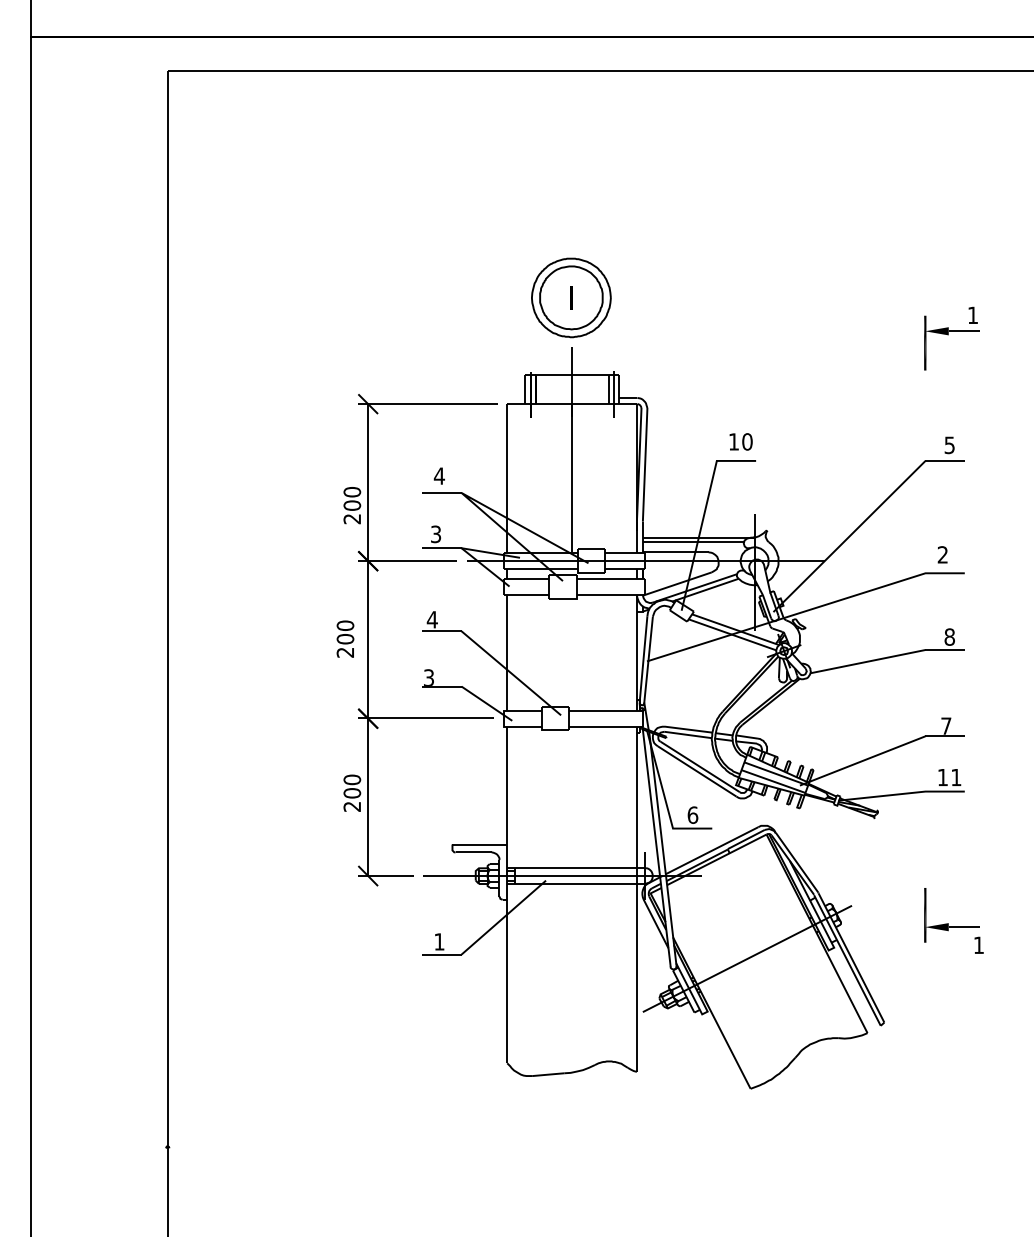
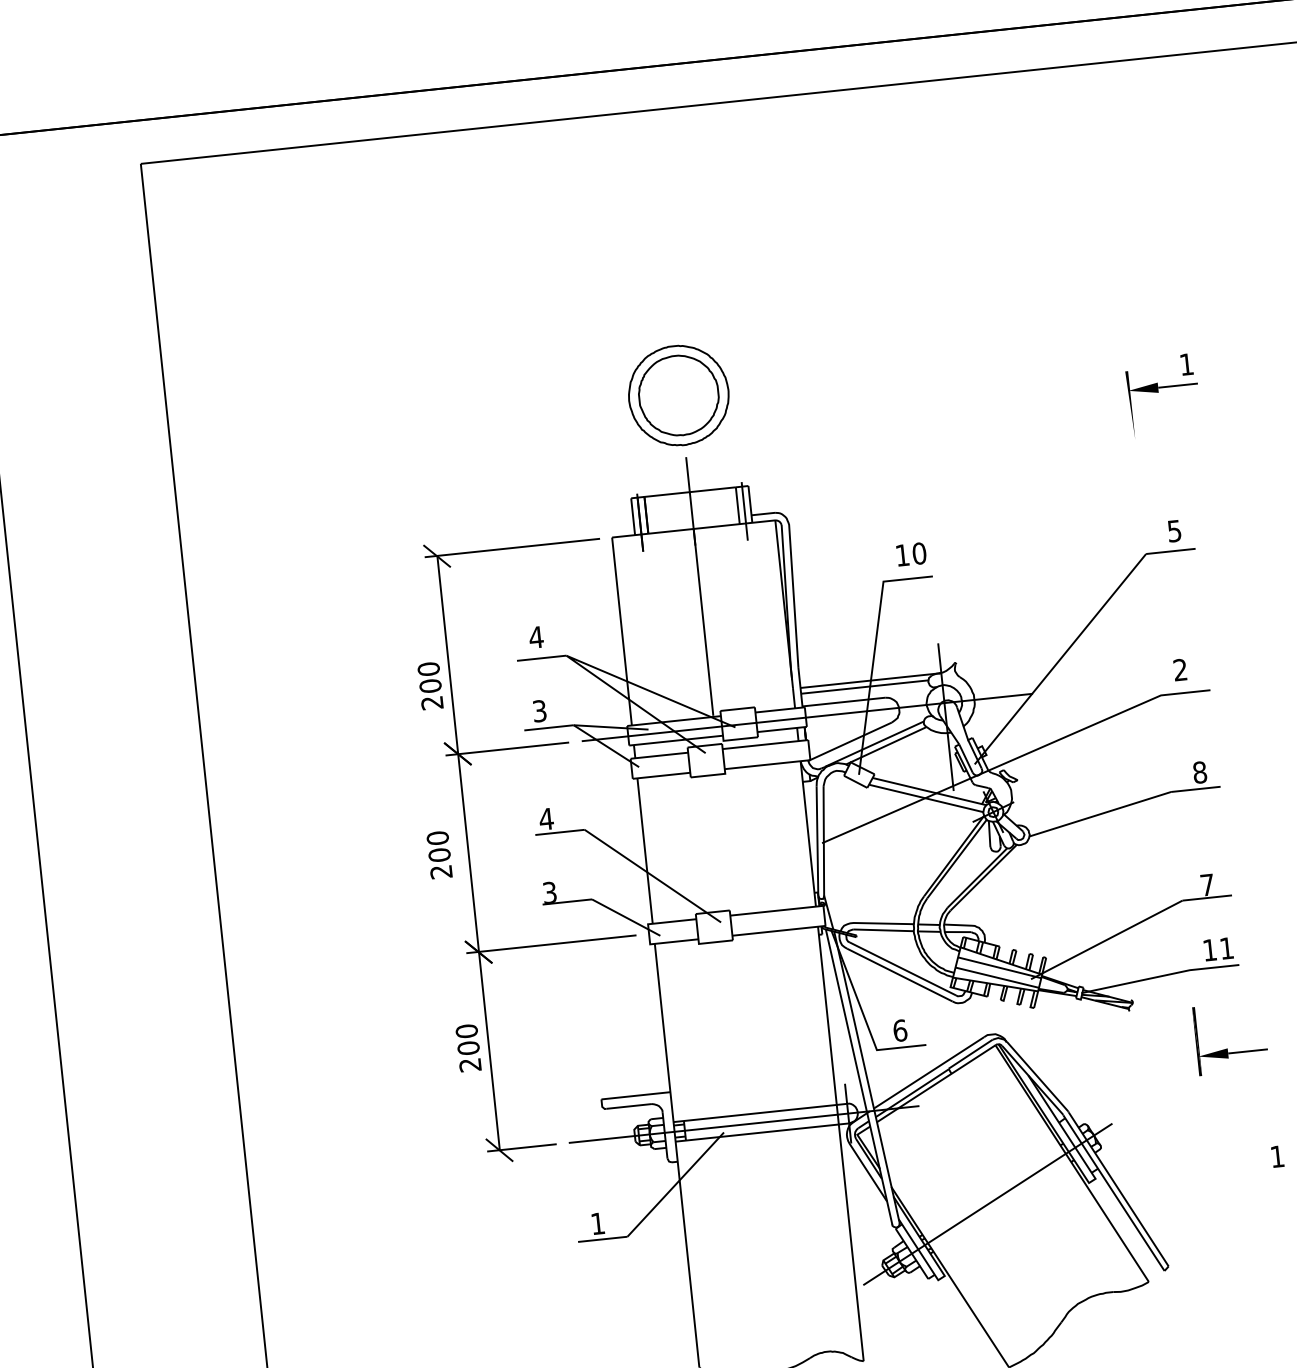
fill: (571, 297) -> (678, 395), removed
fill: (925, 342) -> (1130, 404), removed
part: (948, 923) -> (1227, 1048), moved

